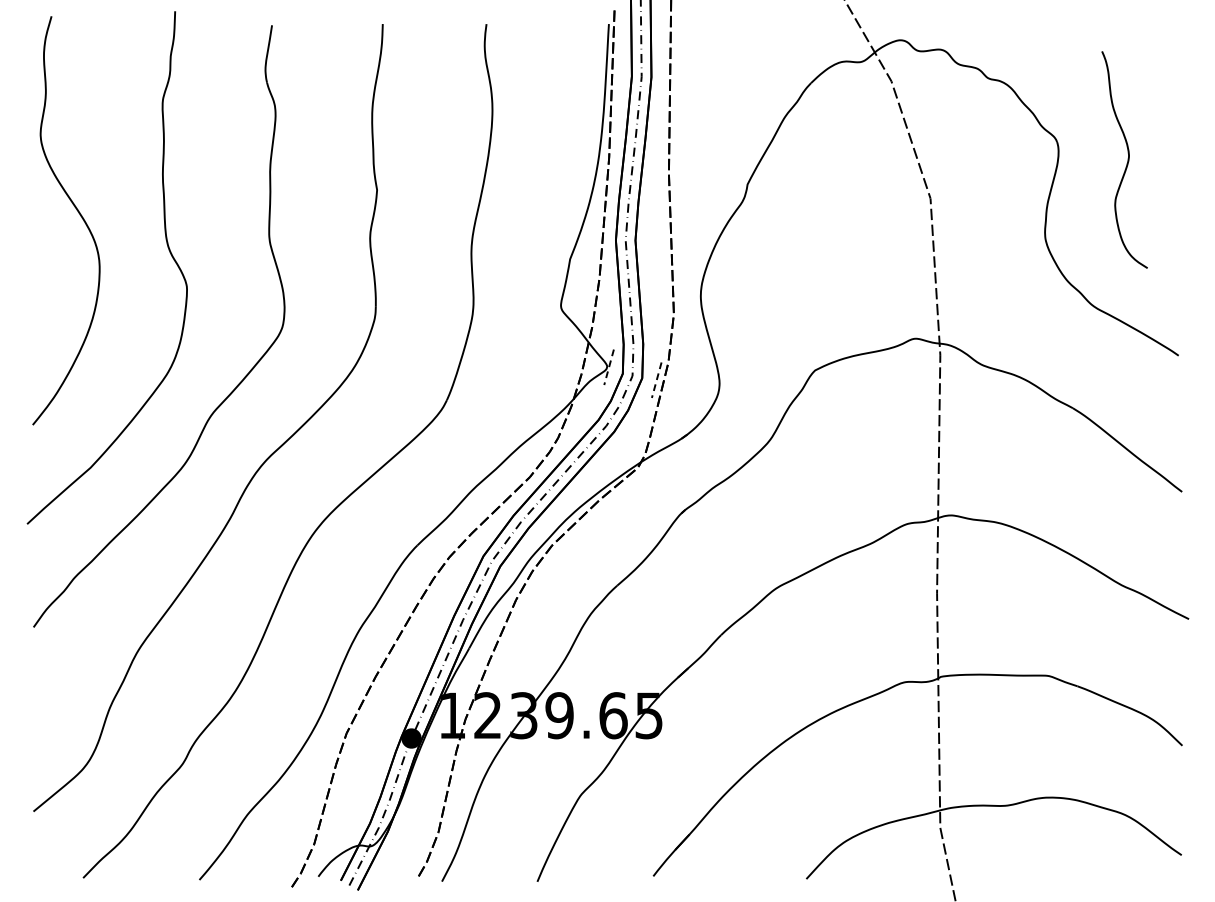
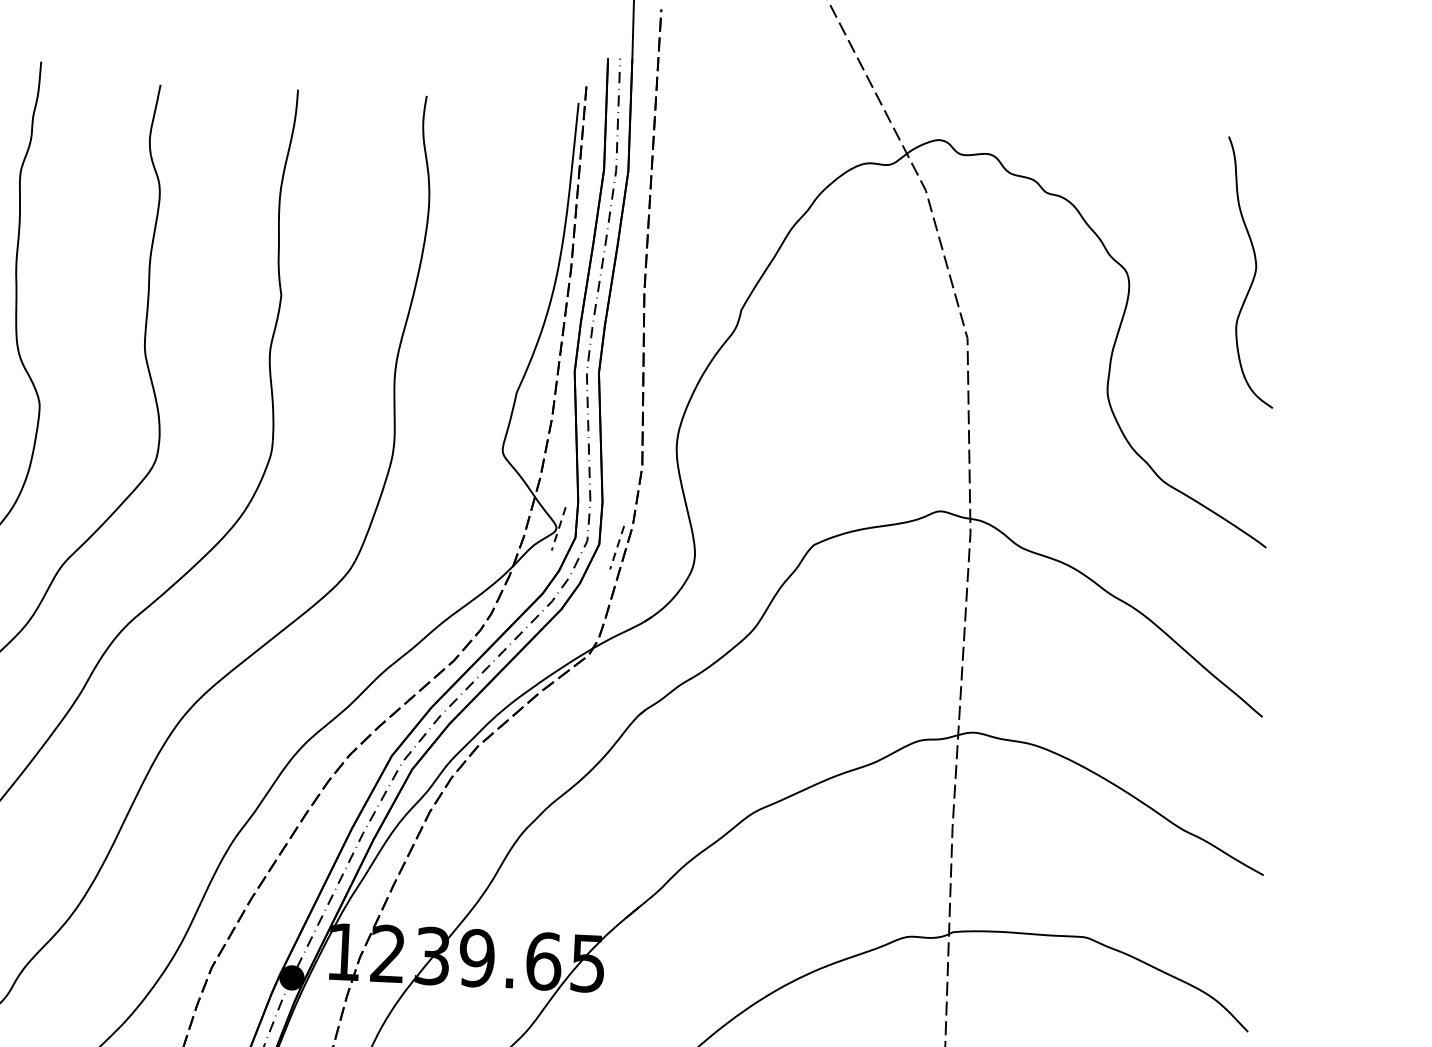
curve: (1127, 159) -> (1254, 272), moved

